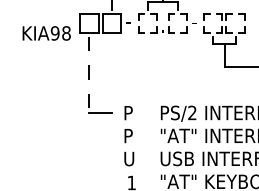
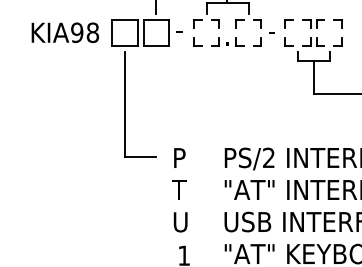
text: (46, 33) -> (65, 32), moved
line: (89, 74) -> (125, 104), dashed -> solid
text: (128, 136) -> (179, 190), P -> T

